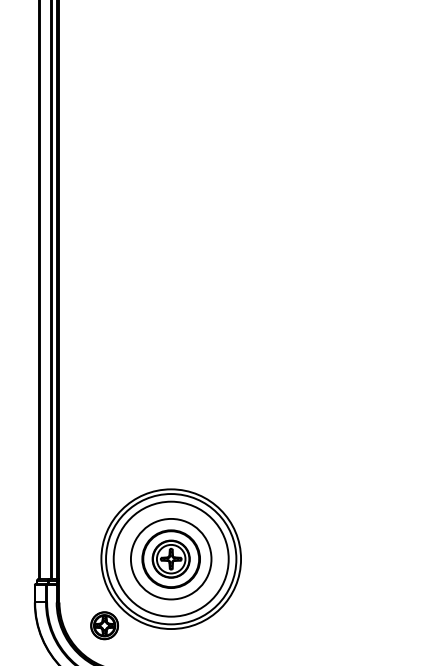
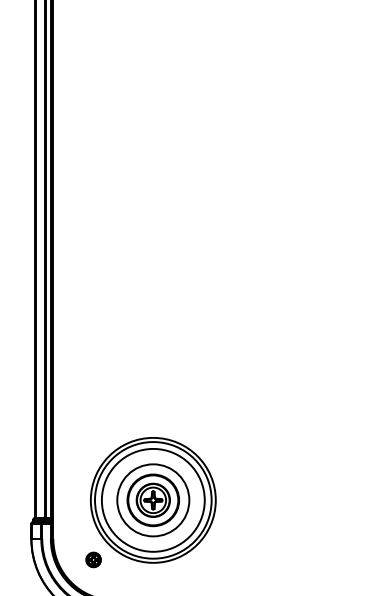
part: (104, 625) -> (93, 559), size x0.6

